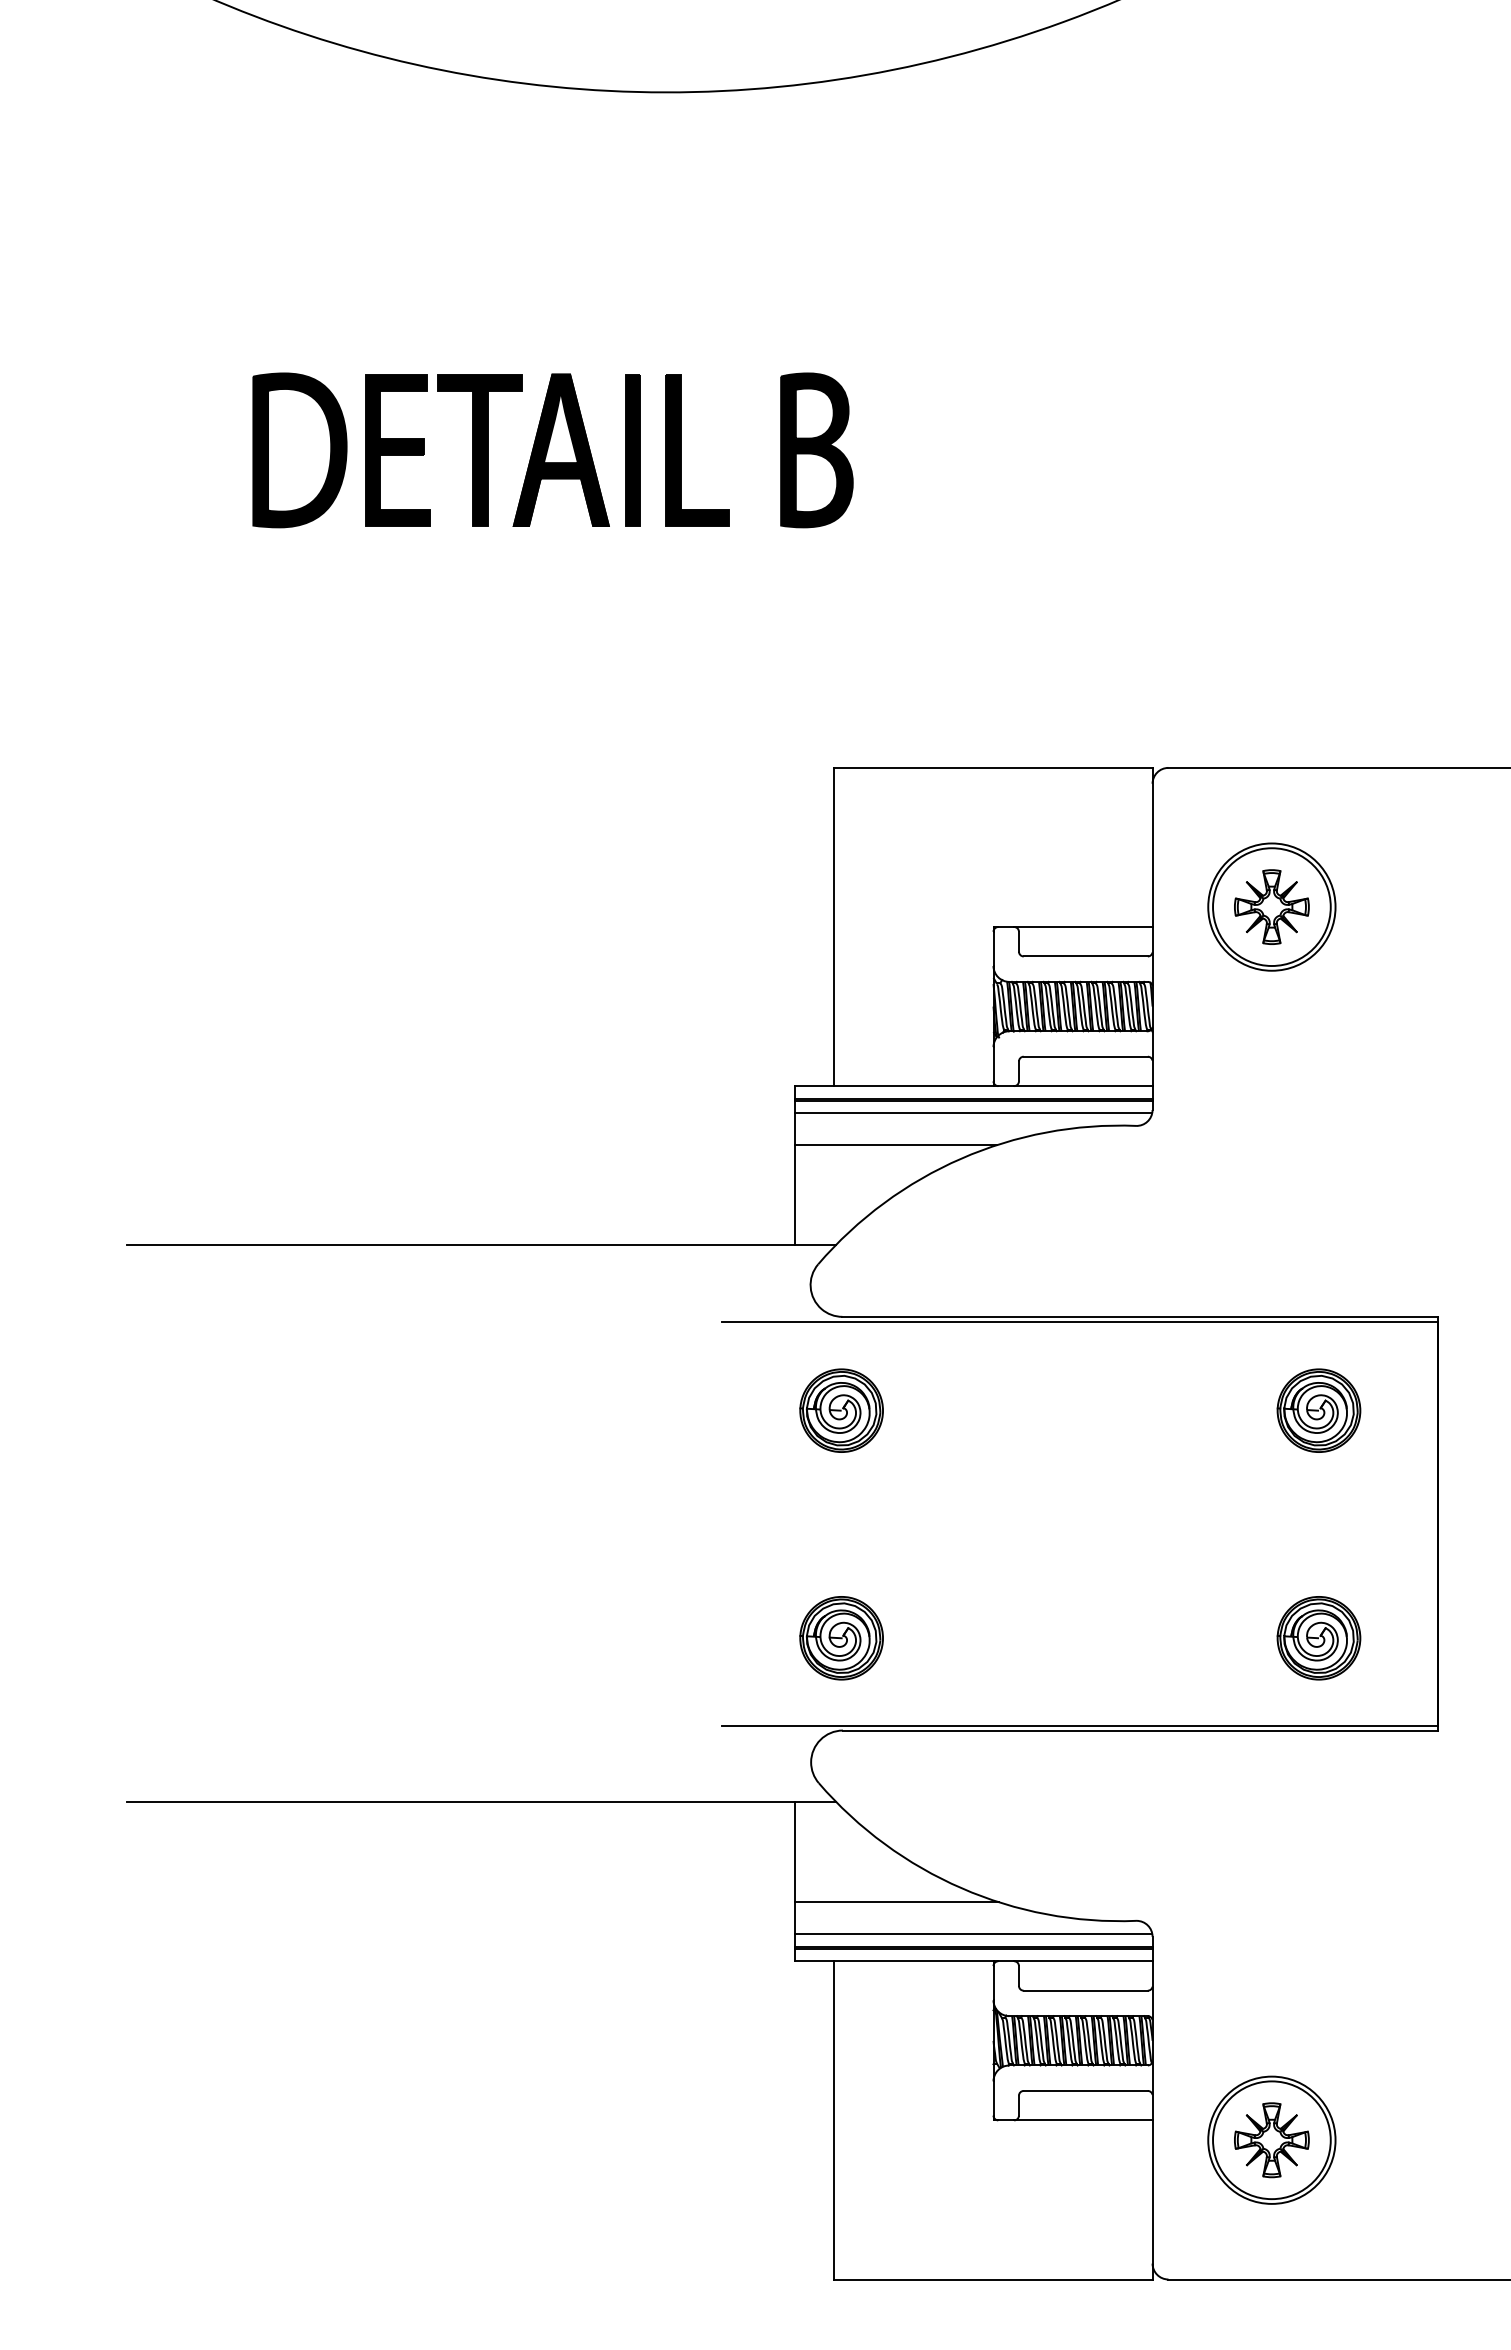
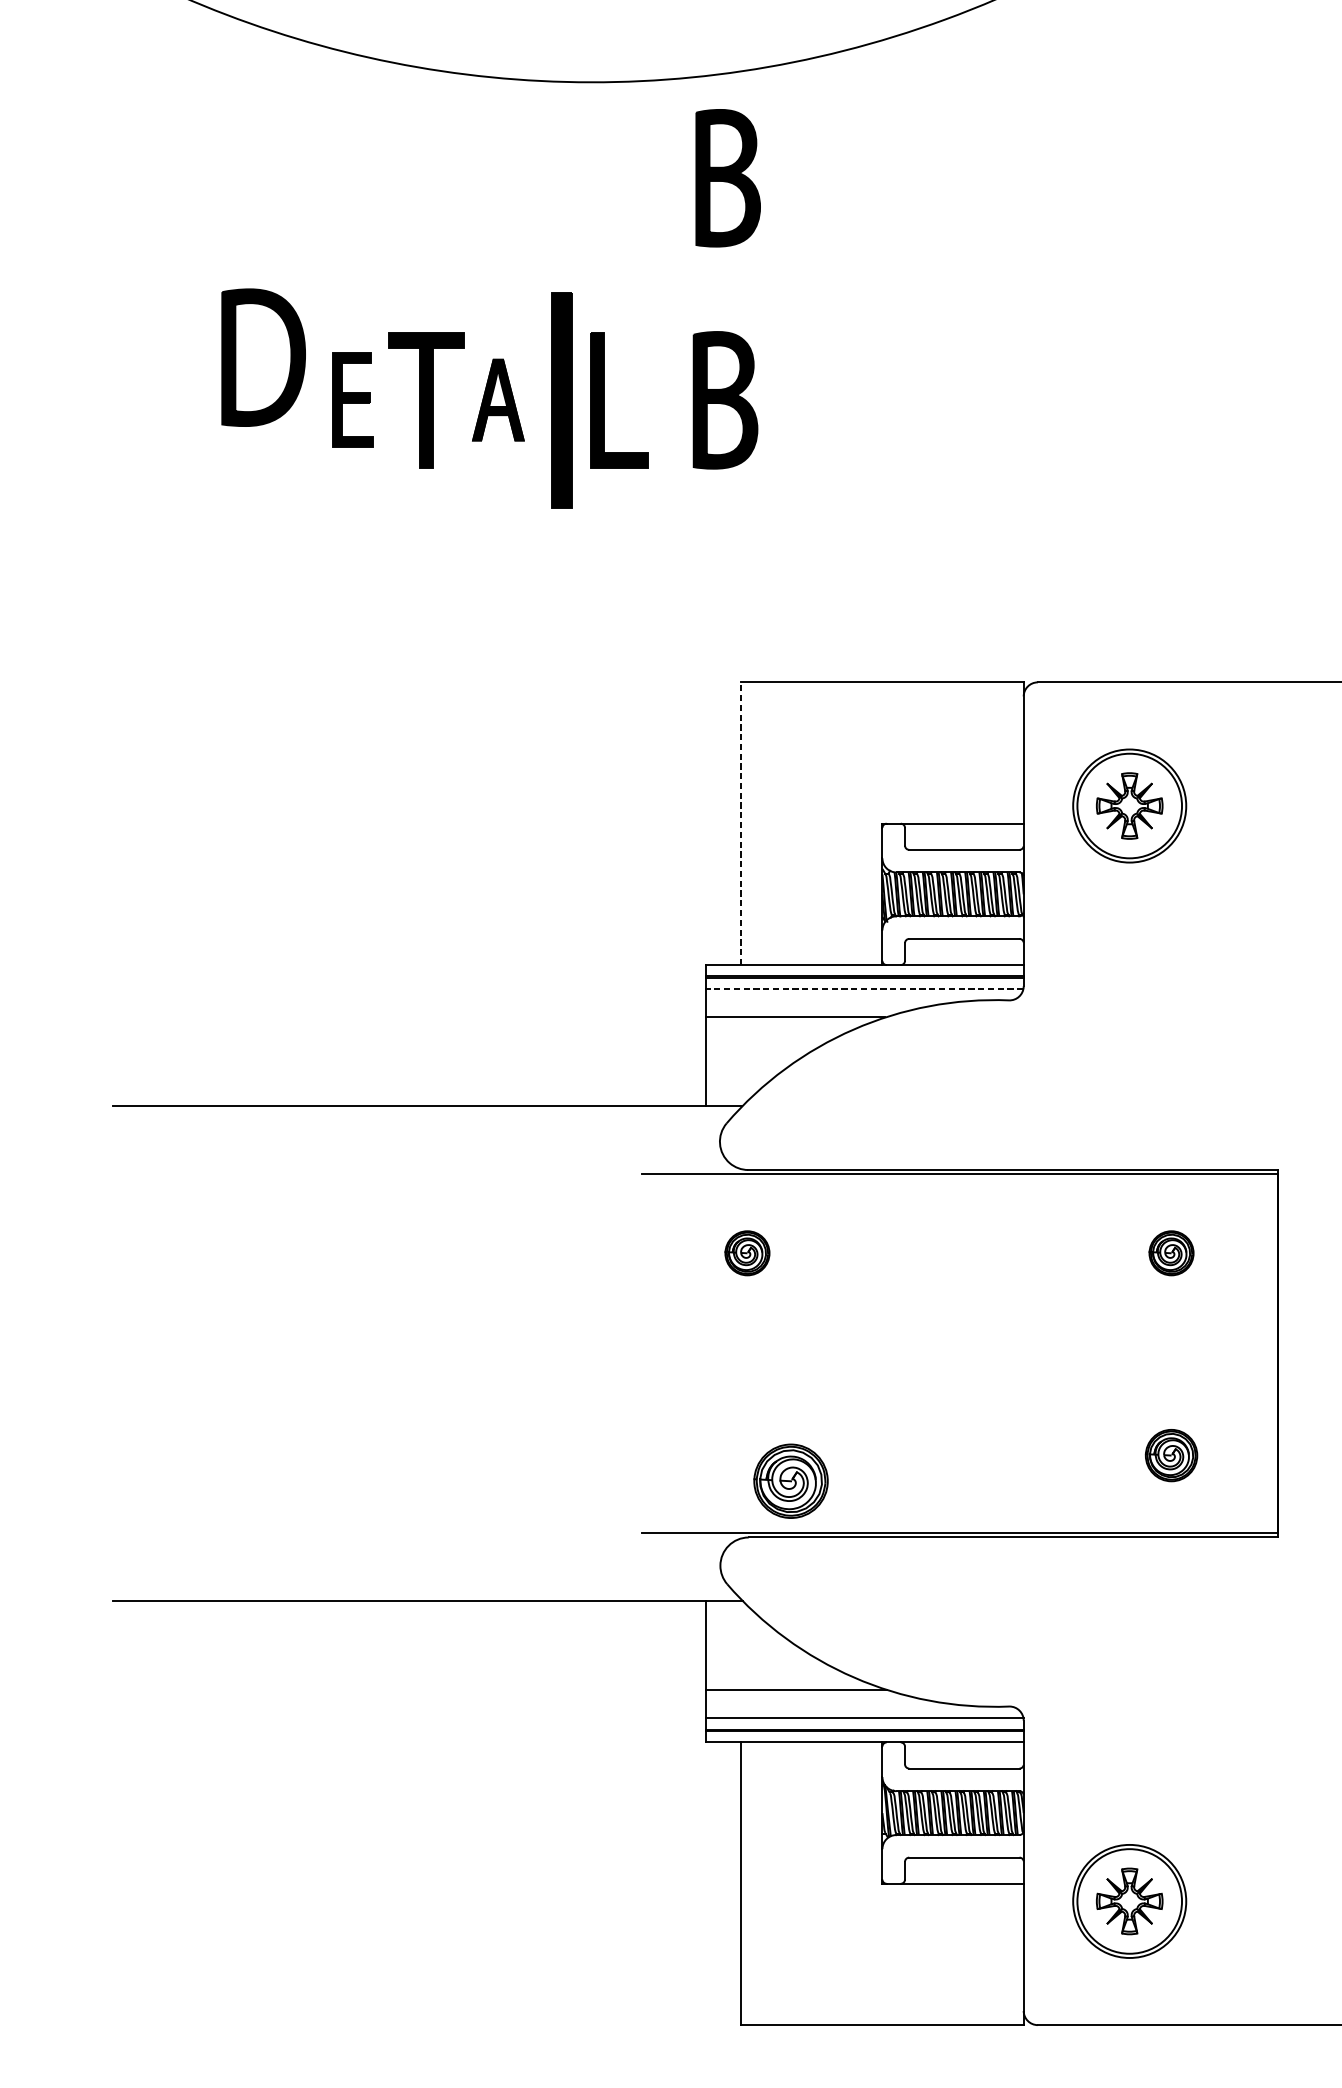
part: (819, 200) -> (727, 178), added
part: (560, 449) -> (497, 399), size x0.6
part: (299, 450) -> (263, 357), moved
part: (397, 450) -> (352, 400), size x0.7
part: (632, 450) -> (561, 400), size x1.6
line: (834, 926) -> (741, 823), solid -> dashed
line: (973, 1113) -> (864, 989), solid -> dashed
part: (841, 1410) -> (747, 1253), size x0.6
part: (1318, 1410) -> (1171, 1253), size x0.6
part: (841, 1638) -> (790, 1481), moved
part: (1318, 1638) -> (1171, 1455), size x0.7

